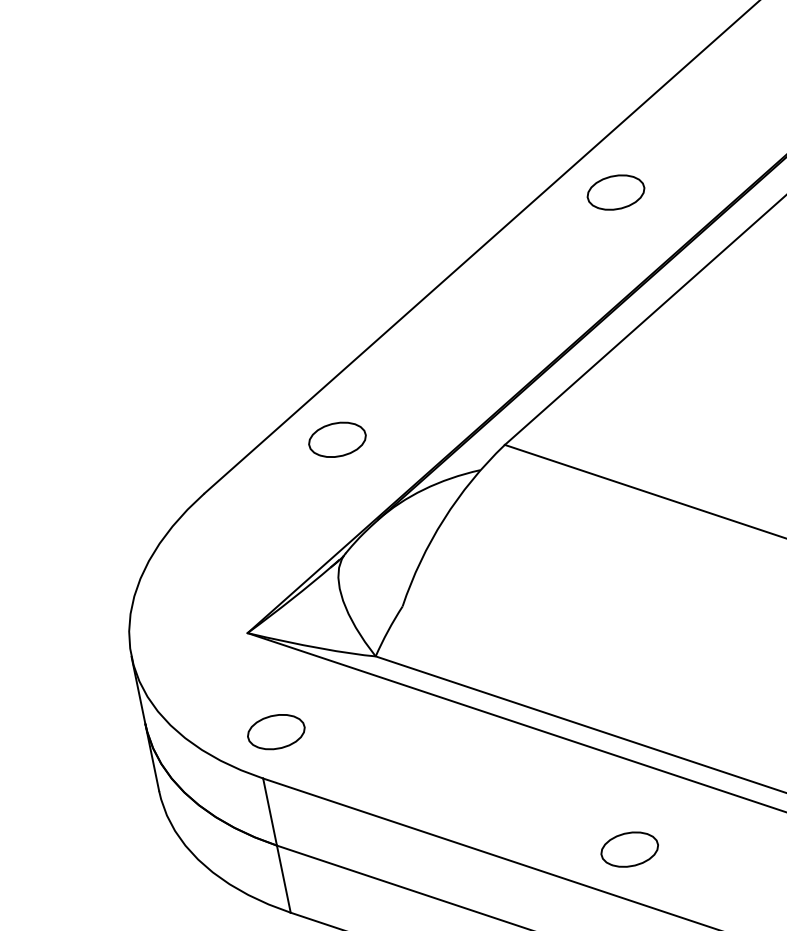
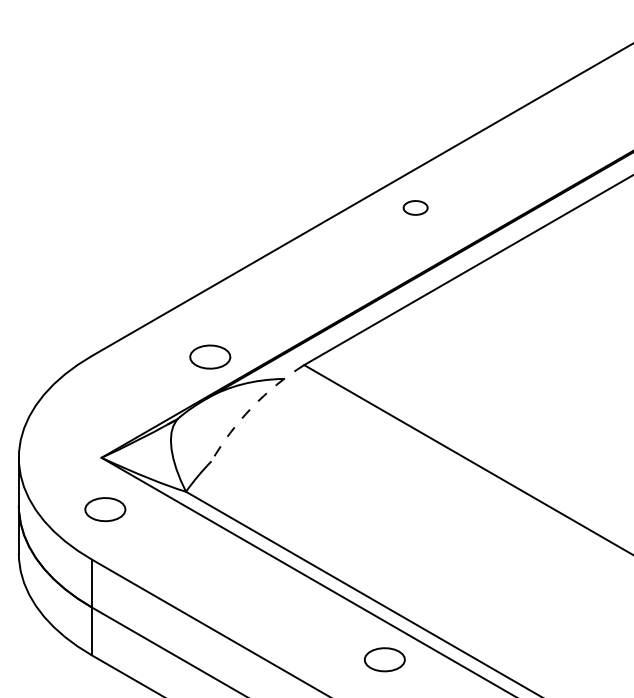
part: (615, 192) -> (415, 207), size x0.6
part: (337, 438) -> (210, 356), moved
arc: (443, 519) -> (251, 407), solid -> dashed
part: (276, 731) -> (105, 509), moved
part: (629, 849) -> (384, 659), moved

